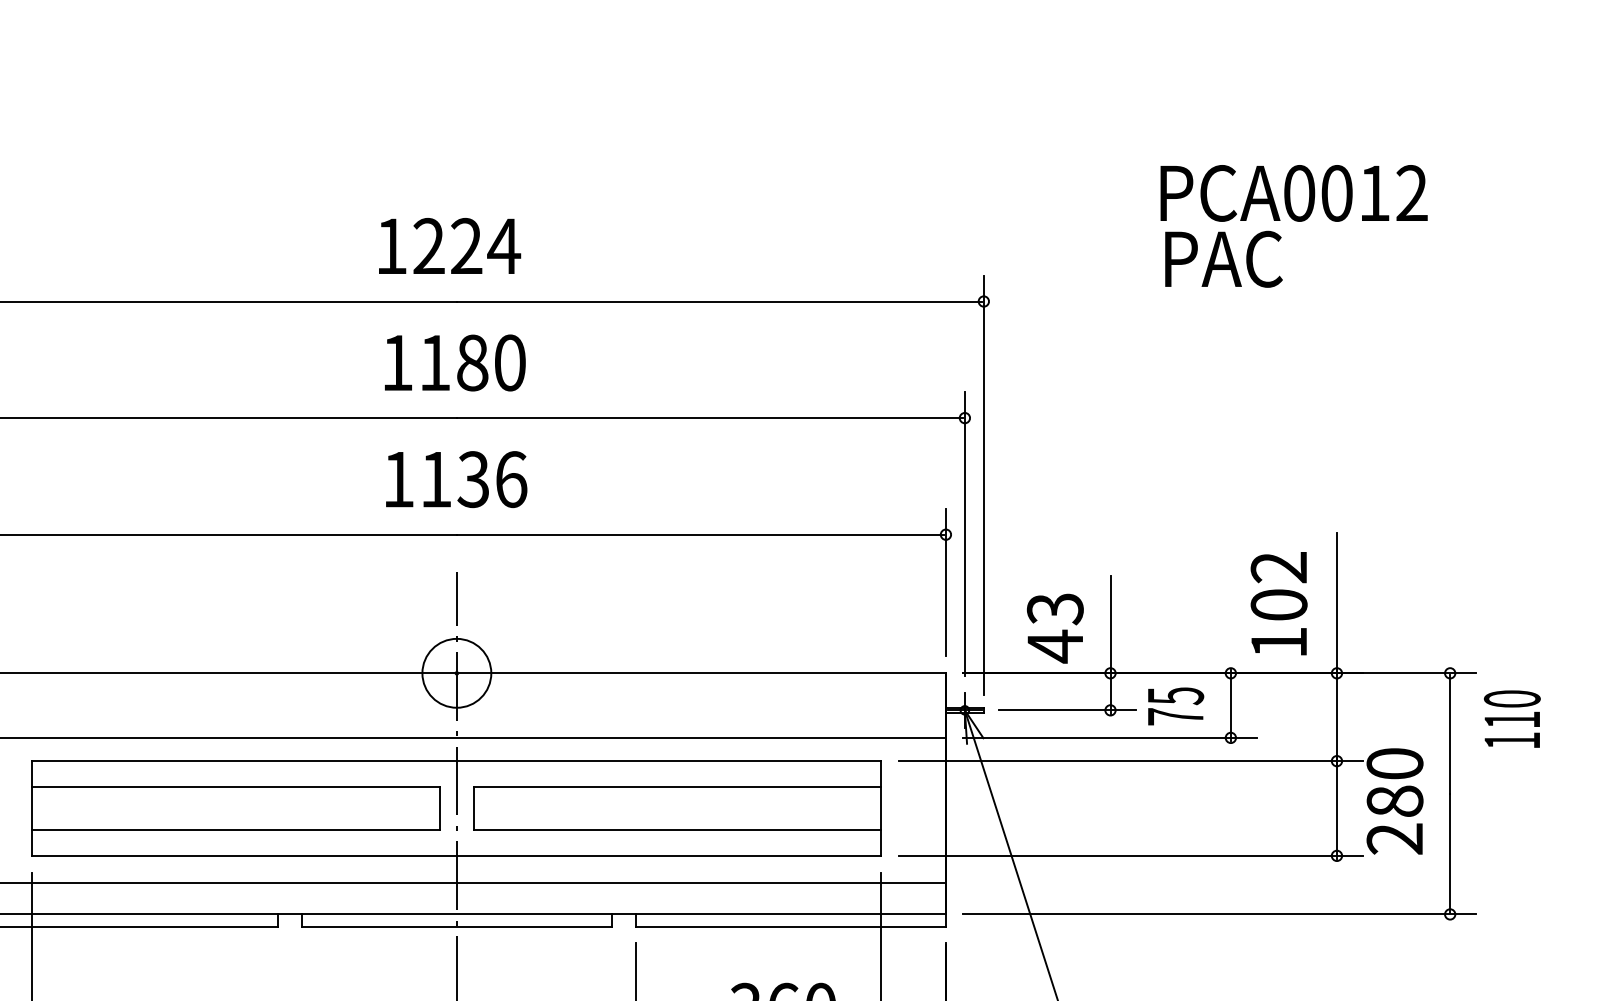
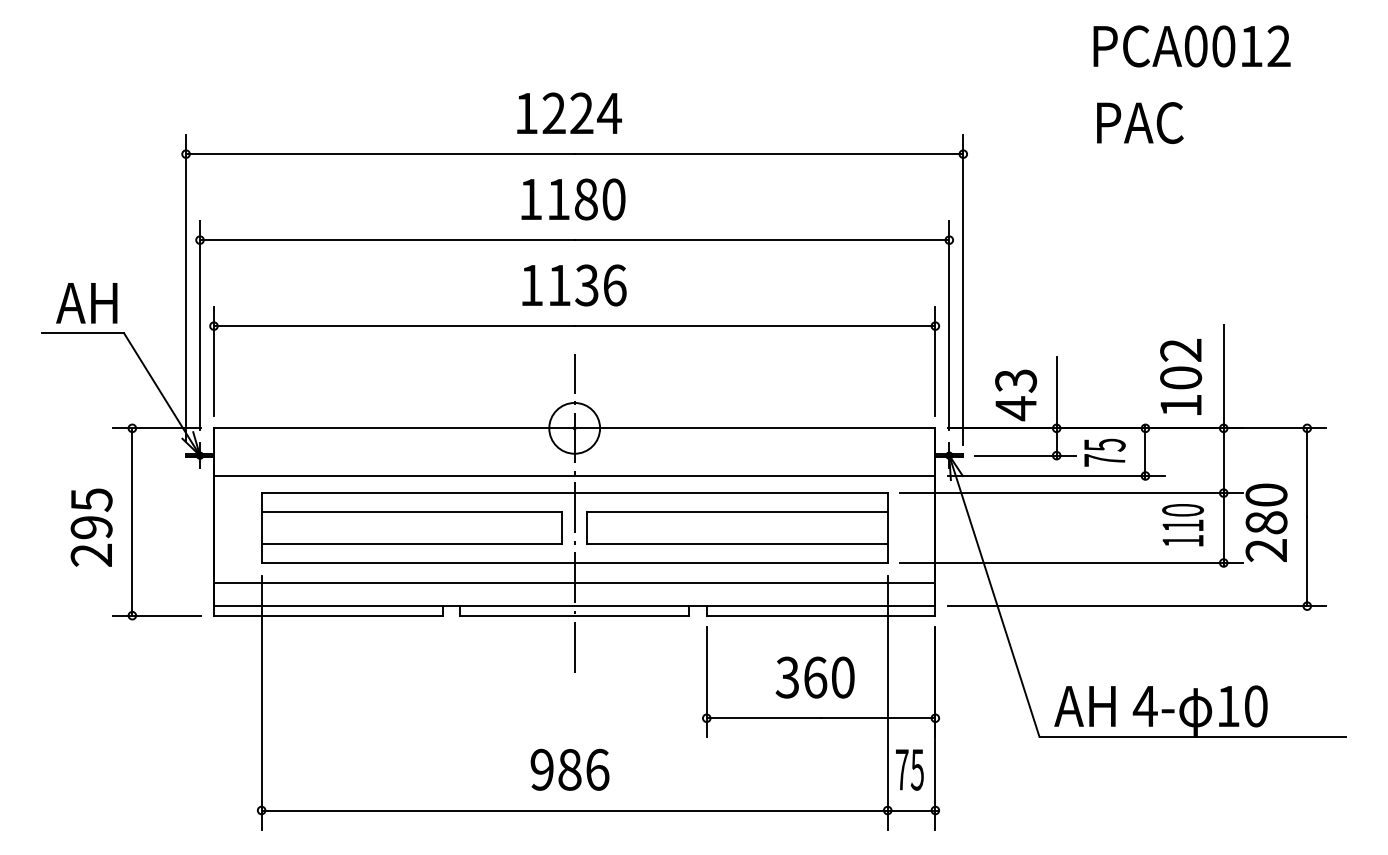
text: (1293, 193) -> (1191, 46), moved
text: (1511, 719) -> (1182, 525), moved

